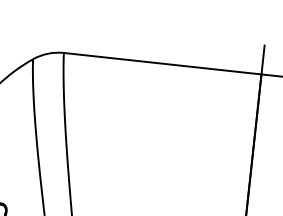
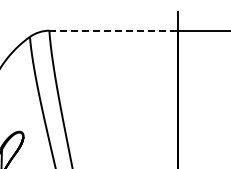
line: (164, 63) -> (114, 30), solid -> dashed

